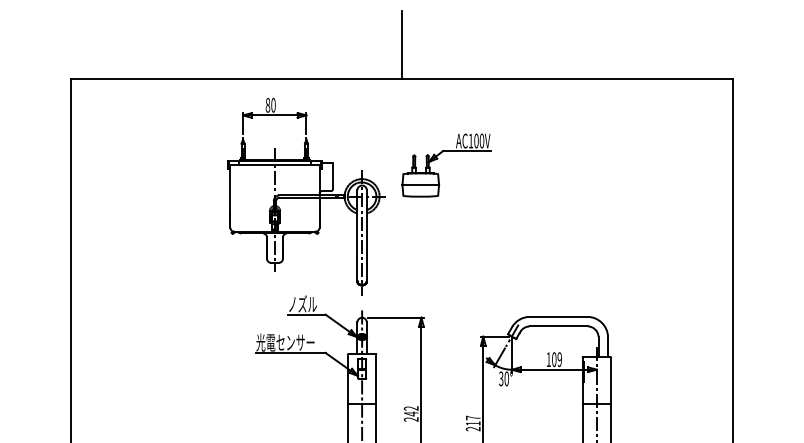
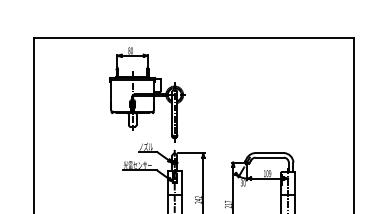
line: (400, 44) -> (193, 21), removed
part: (446, 164) -> (215, 79), removed

